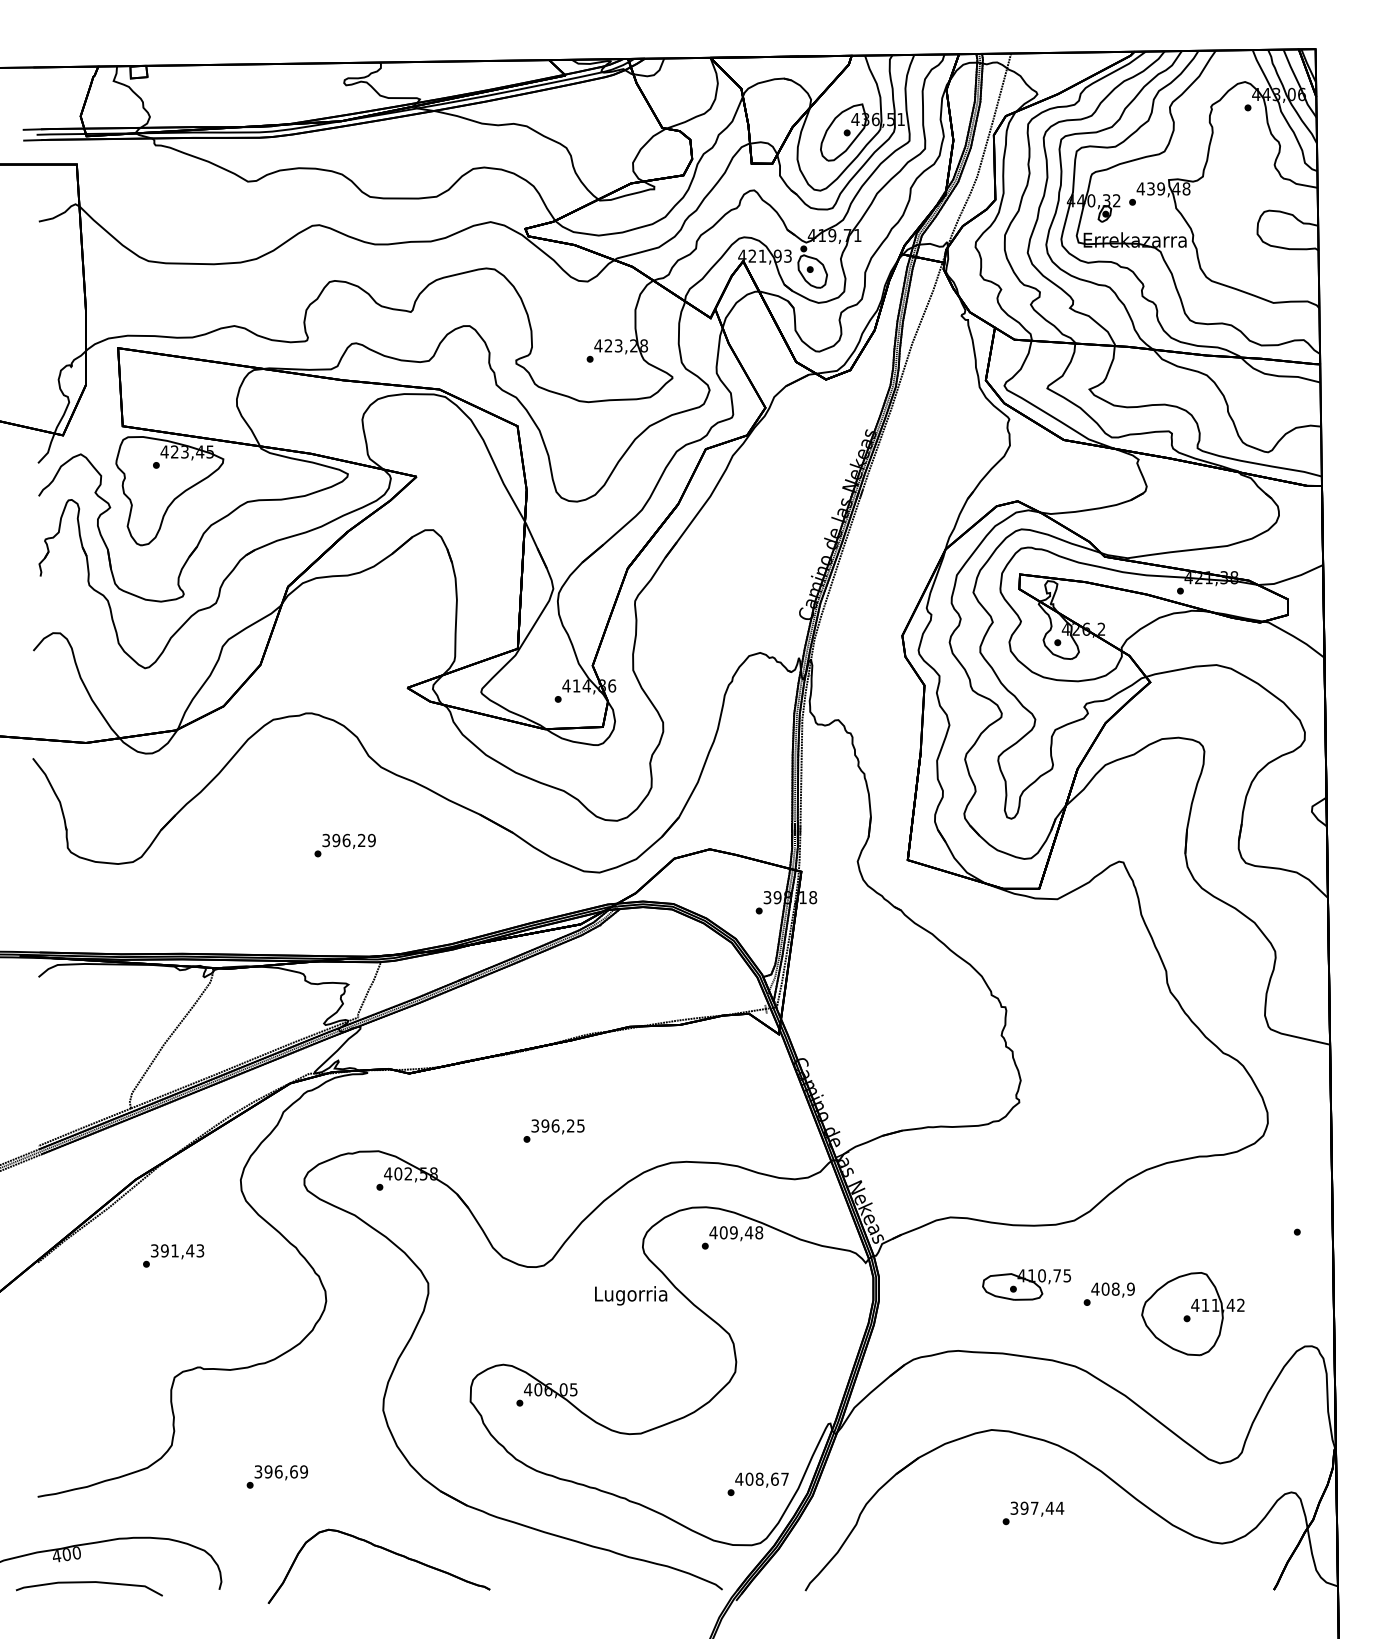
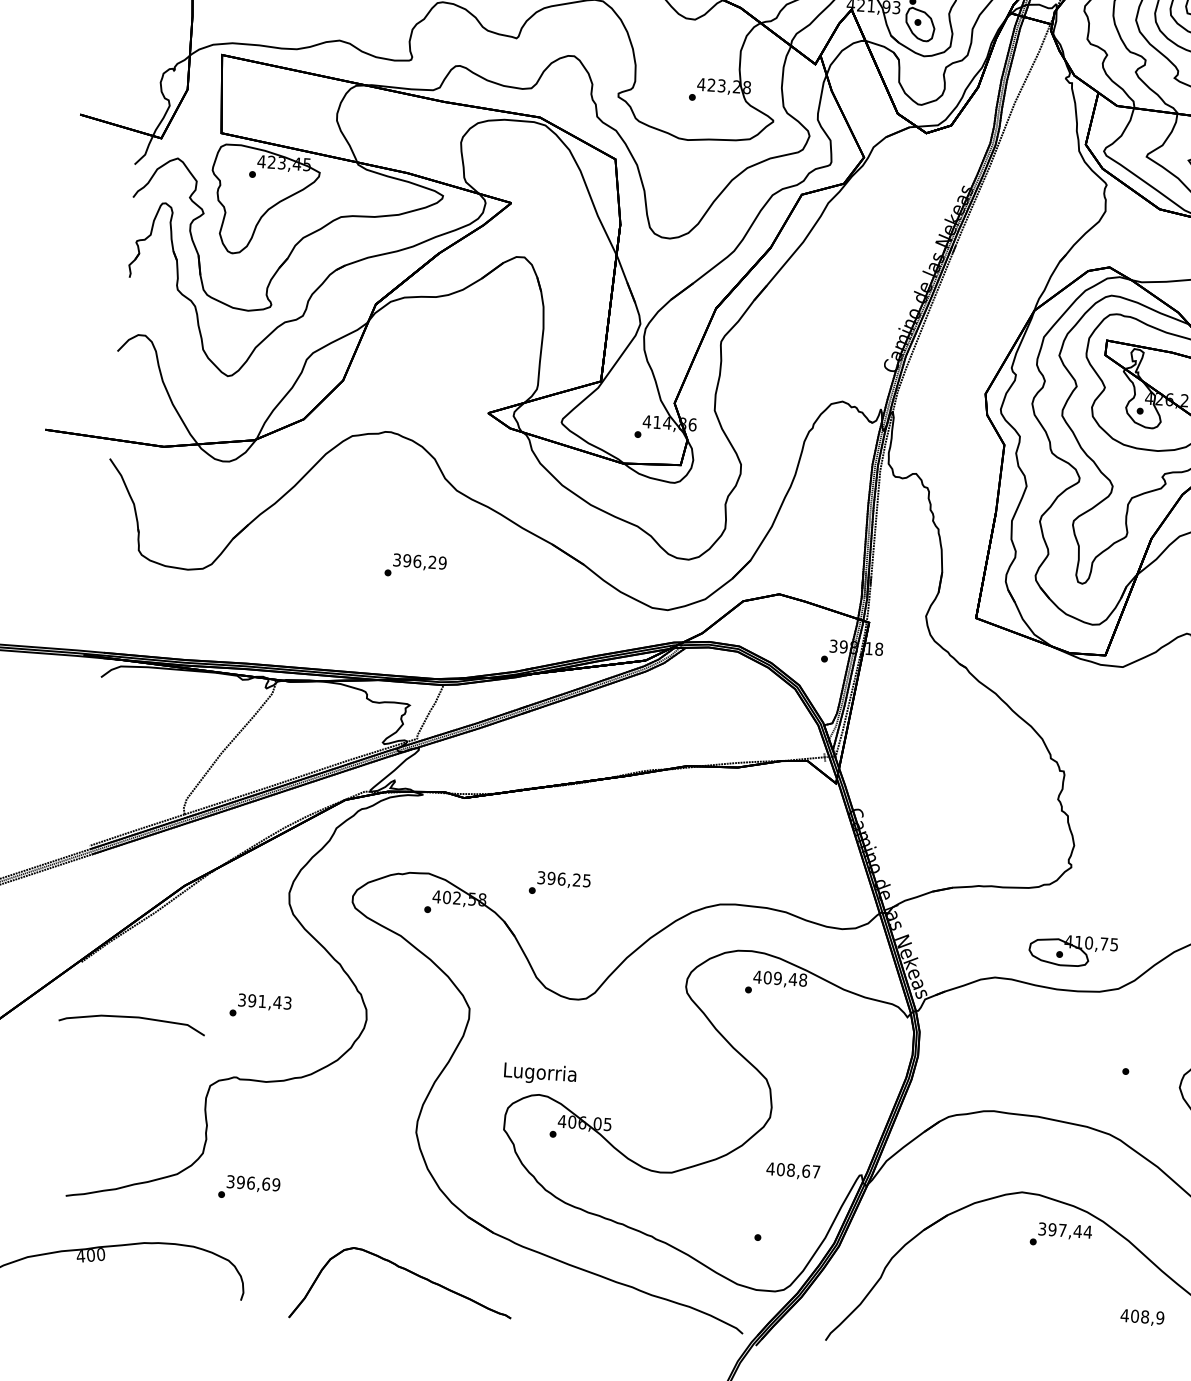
text: (553, 1130) -> (559, 883), moved
text: (173, 1255) -> (260, 1005), moved
part: (1026, 1284) -> (1073, 950), moved
text: (1112, 1289) -> (1141, 1317), moved
text: (631, 1295) -> (540, 1073), moved
text: (276, 1476) -> (248, 1187), moved
text: (761, 1479) -> (792, 1170), moved
text: (1033, 1513) -> (1061, 1235), moved
curve: (88, 1583) -> (131, 1018), moved

